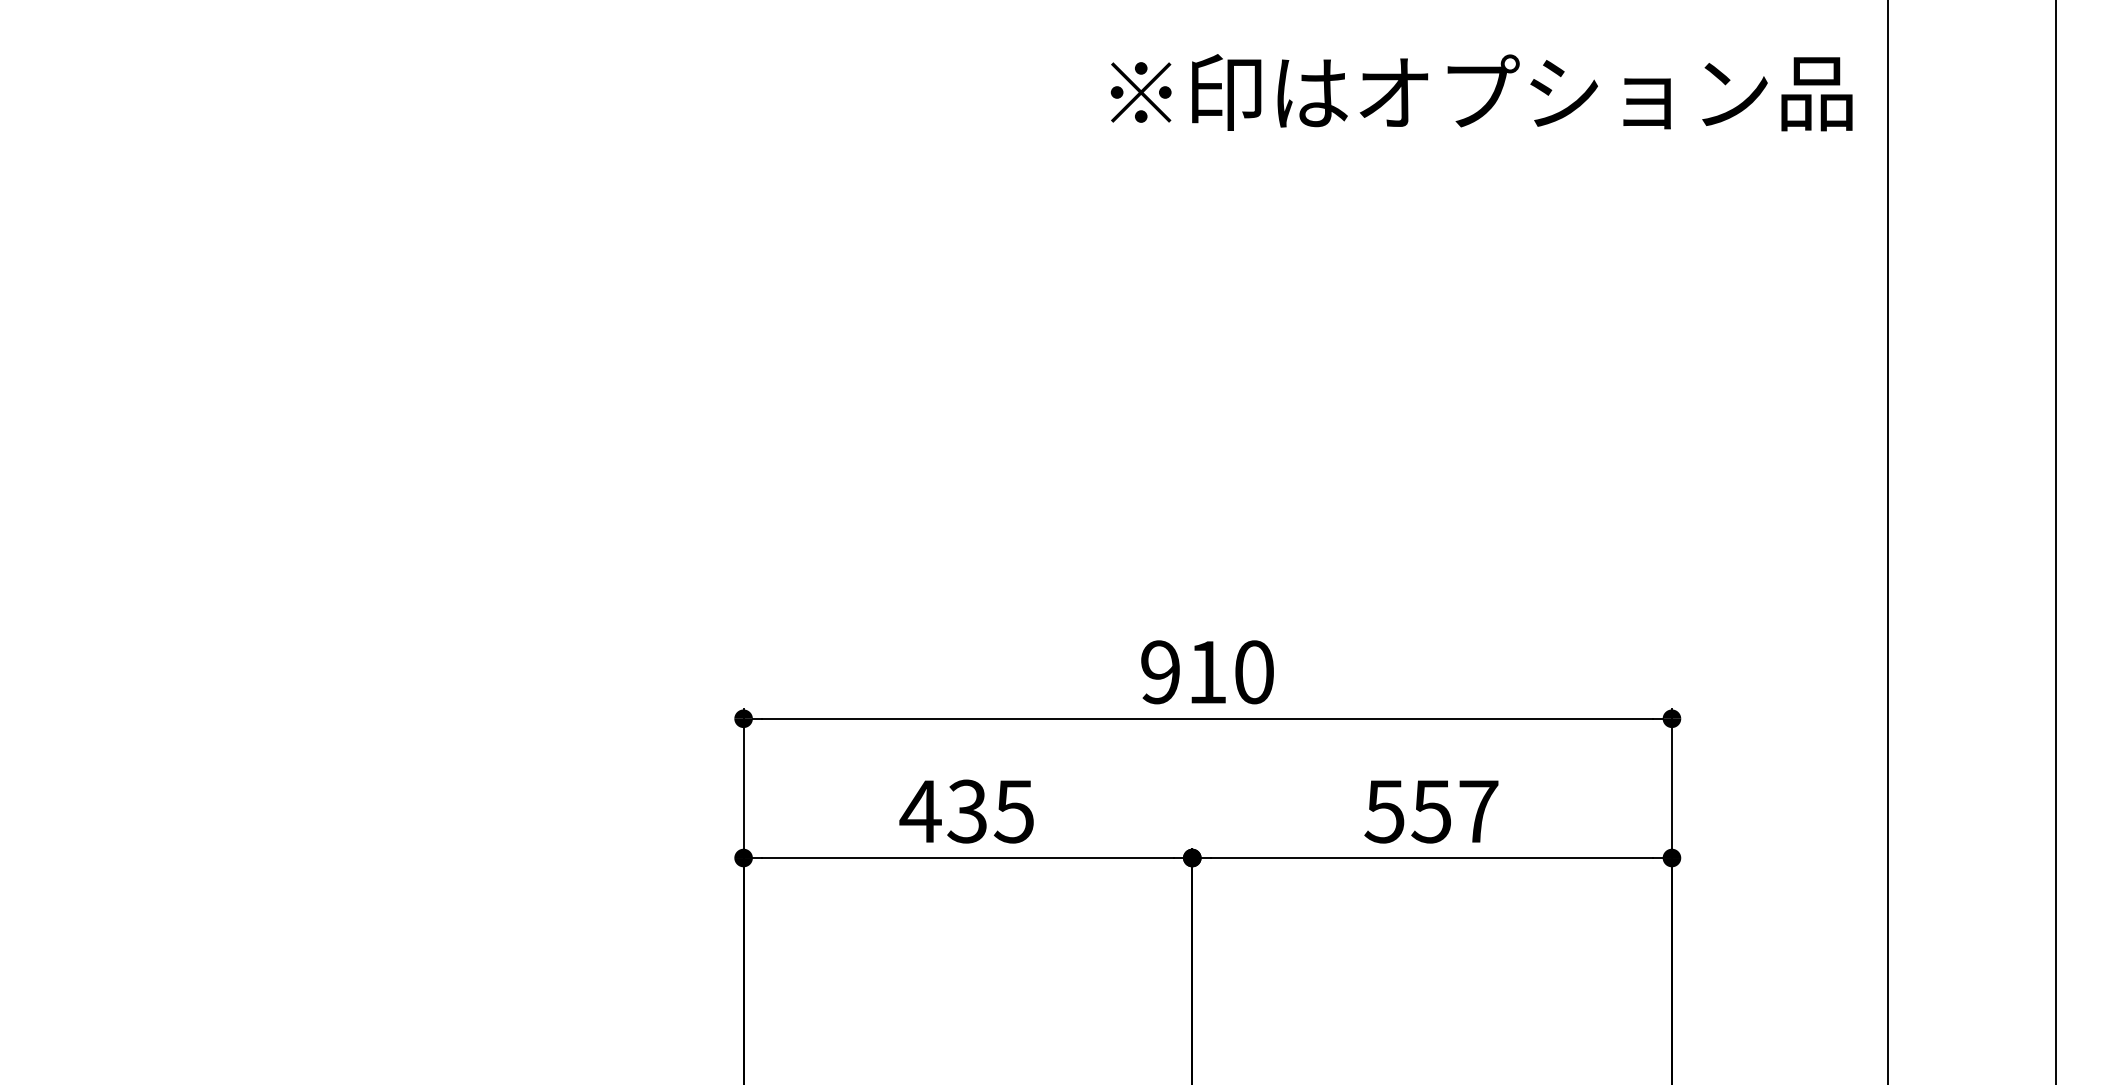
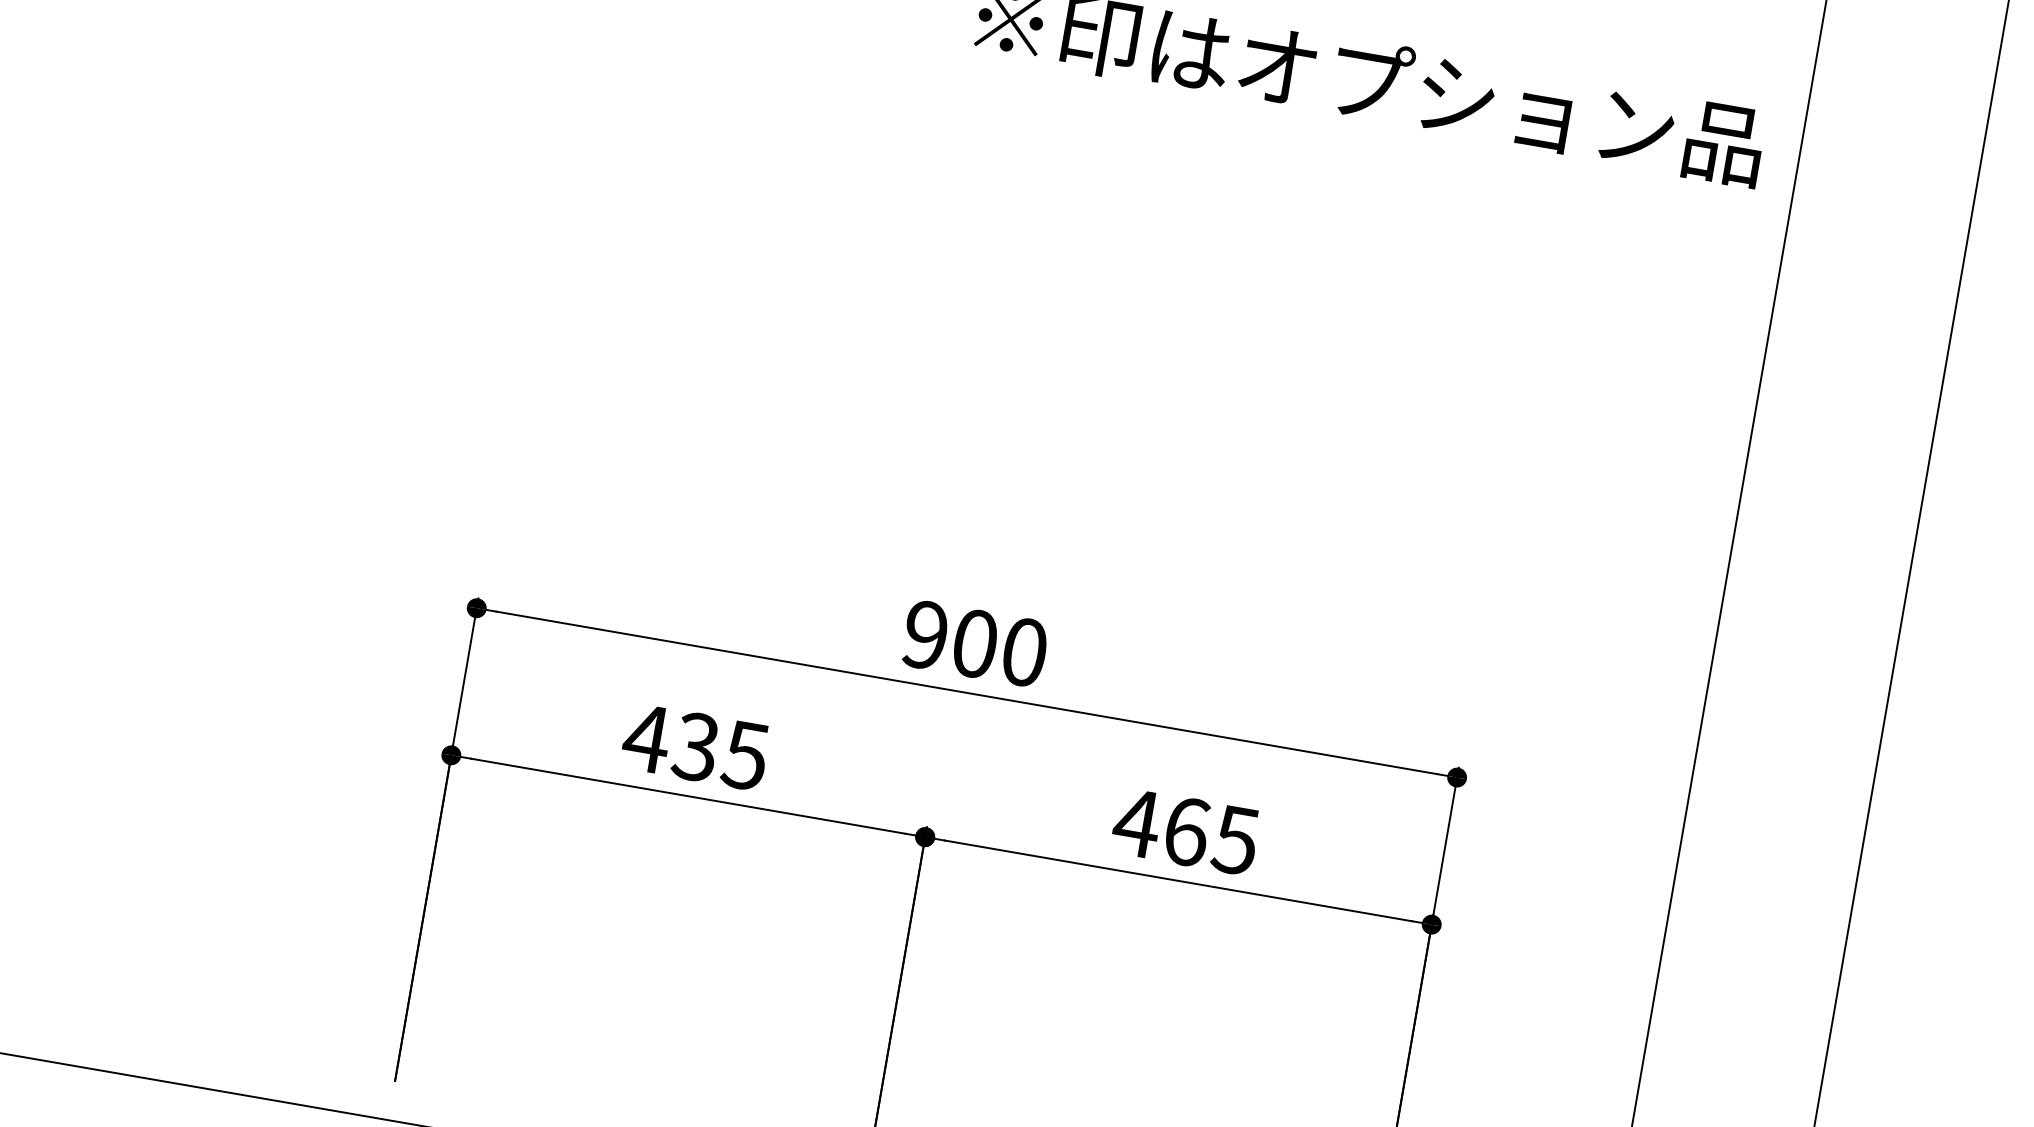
text: (1207, 672) -> (975, 643), 910 -> 900
text: (1430, 811) -> (1185, 831), 557 -> 465

